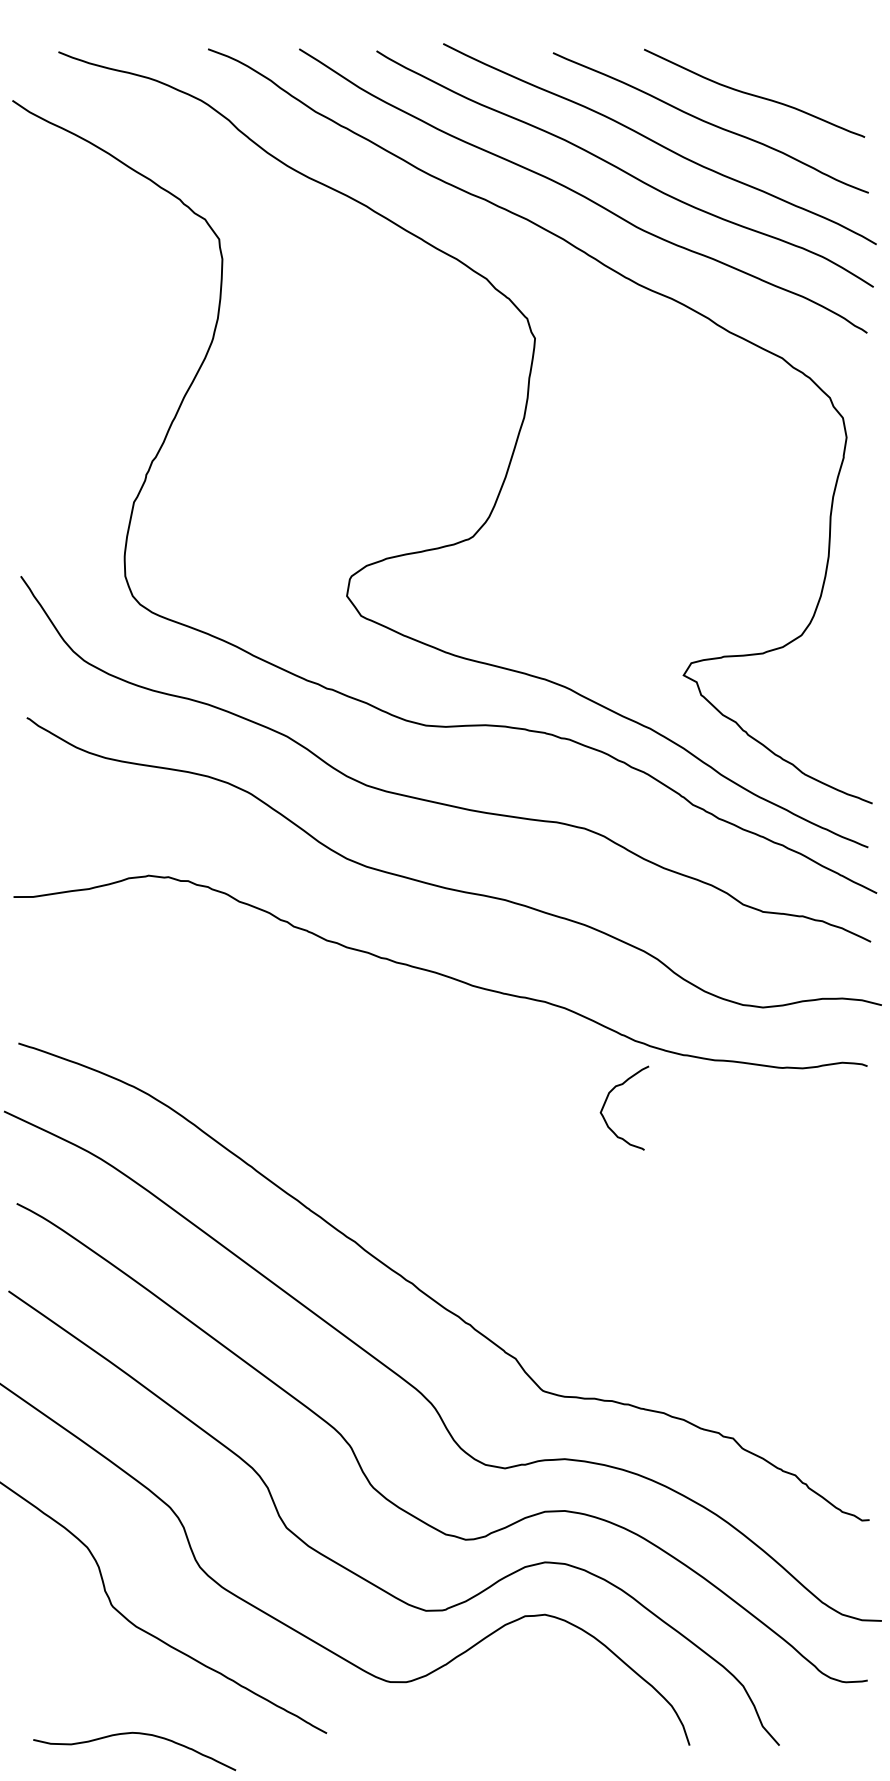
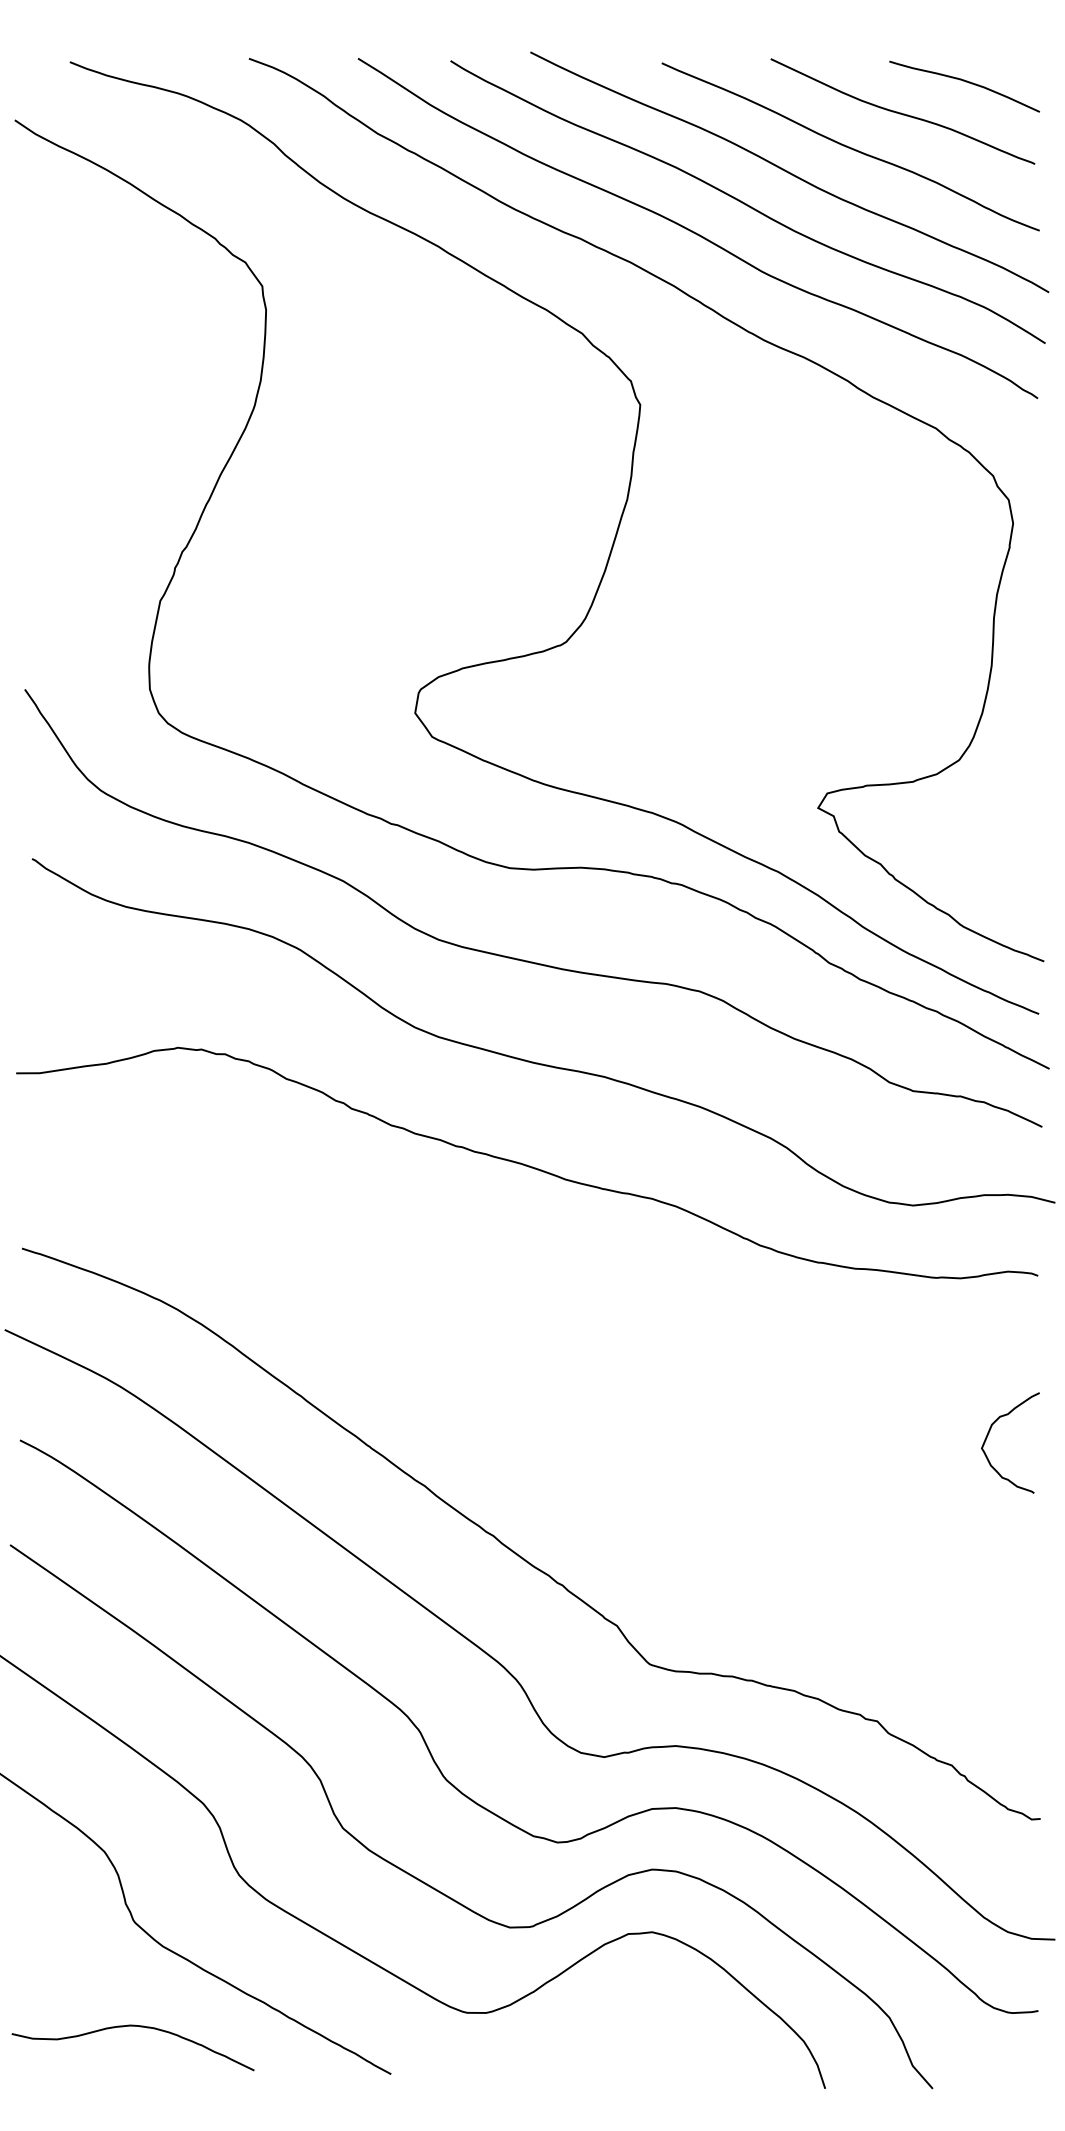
curve: (807, 69) -> (966, 82), added
curve: (607, 1098) -> (990, 1431), moved
curve: (134, 1733) -> (132, 2026), moved

